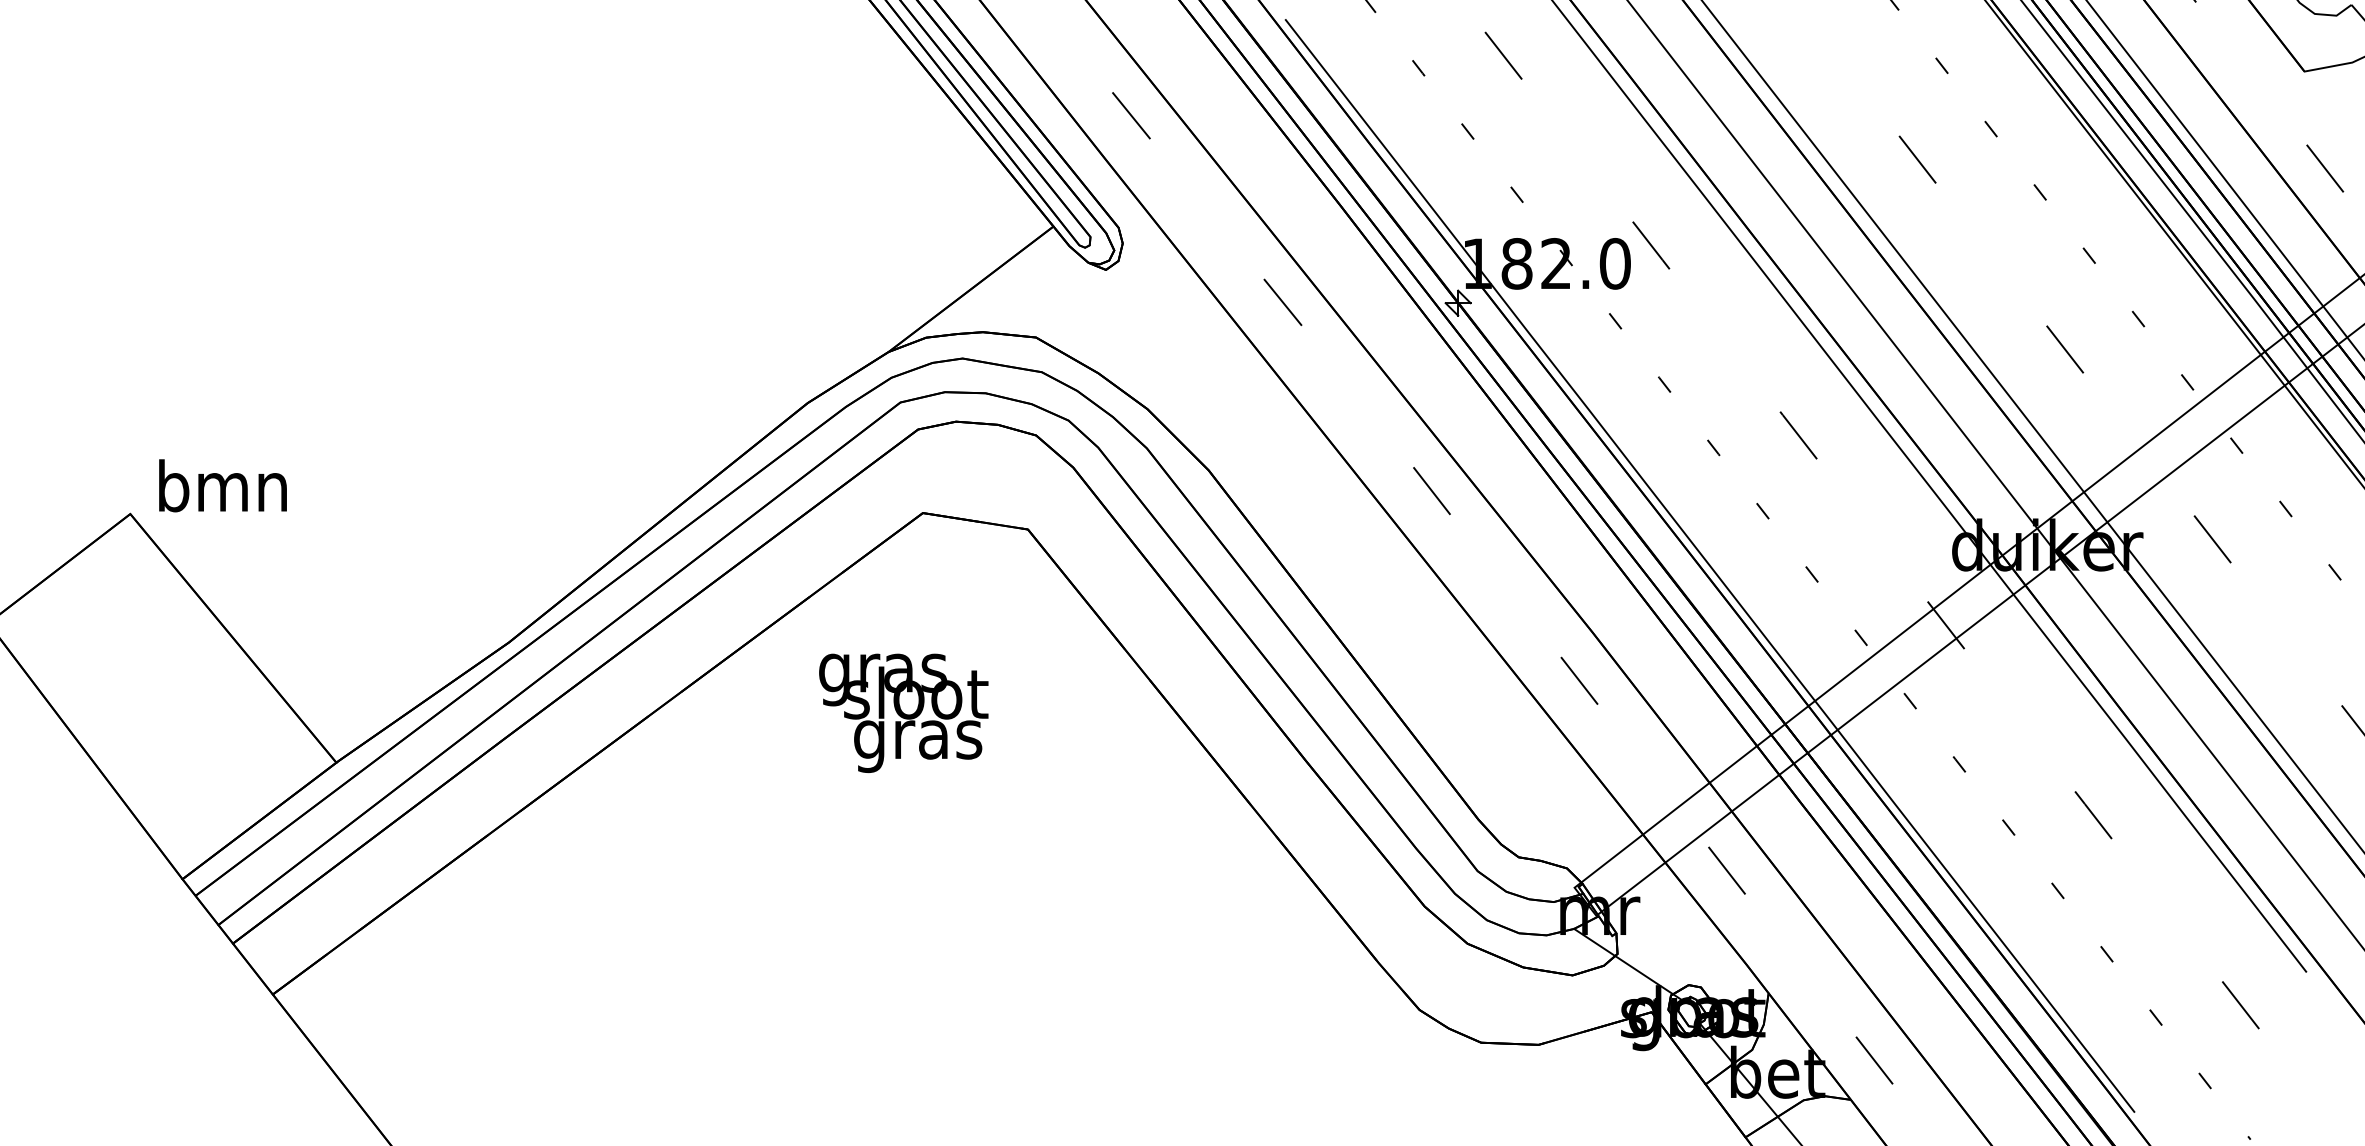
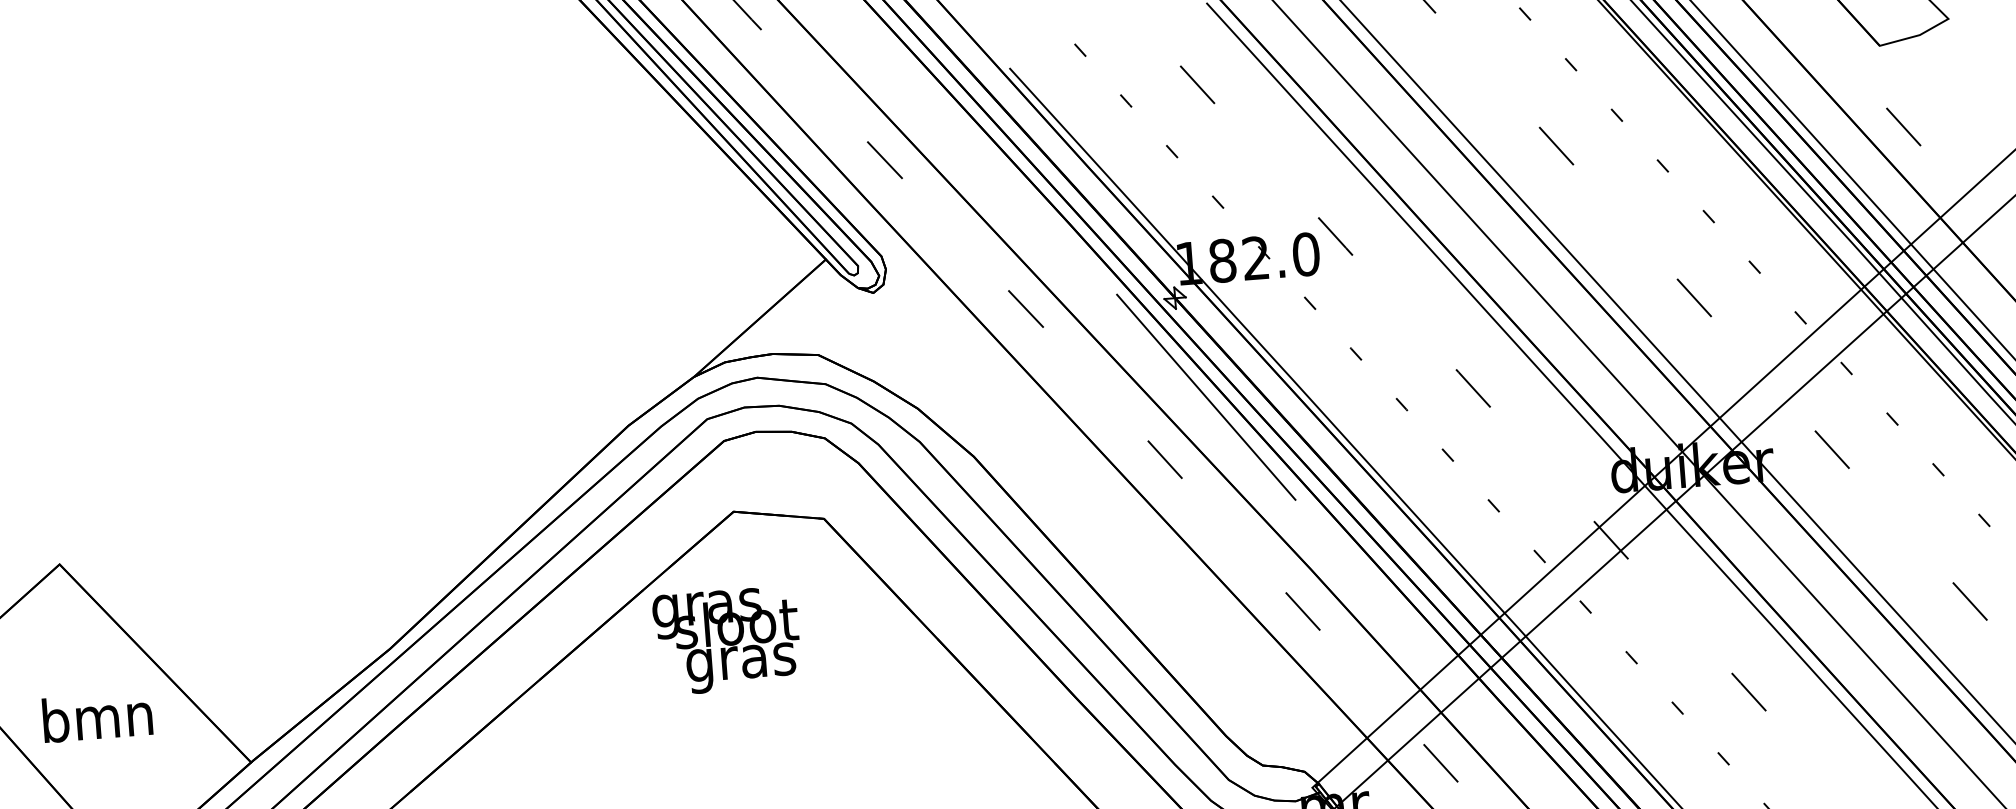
line: (1485, 421) -> (1206, 397), added
text: (222, 485) -> (97, 716), moved
text: (903, 712) -> (726, 640), moved

